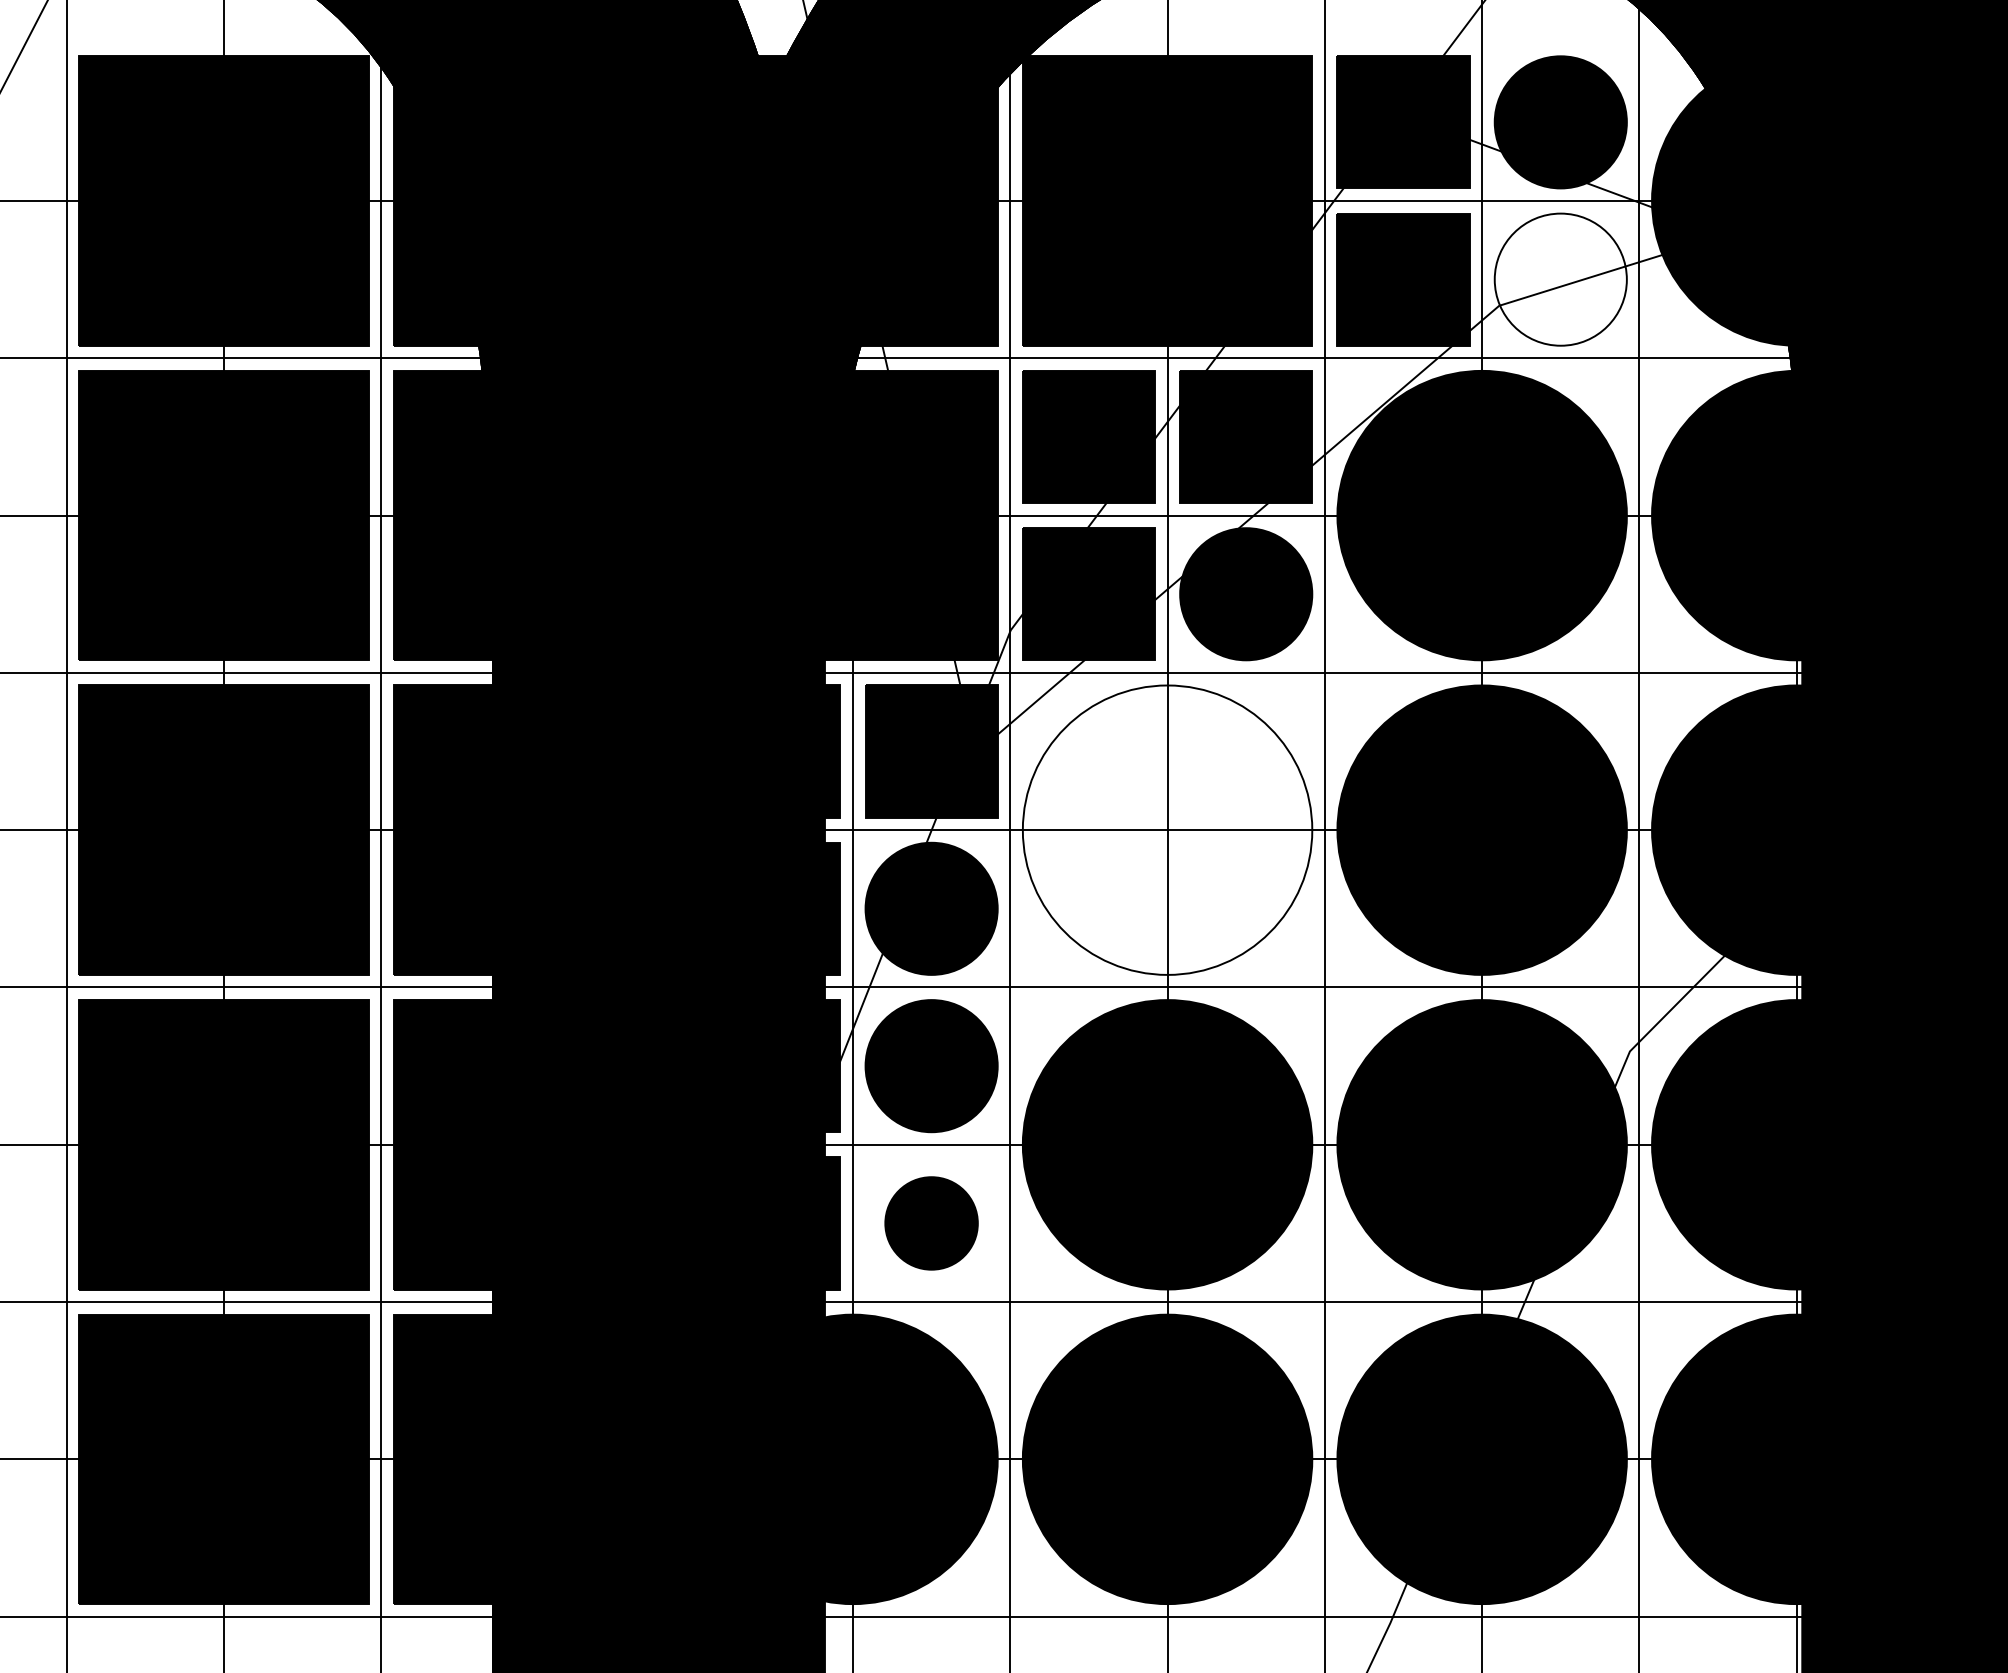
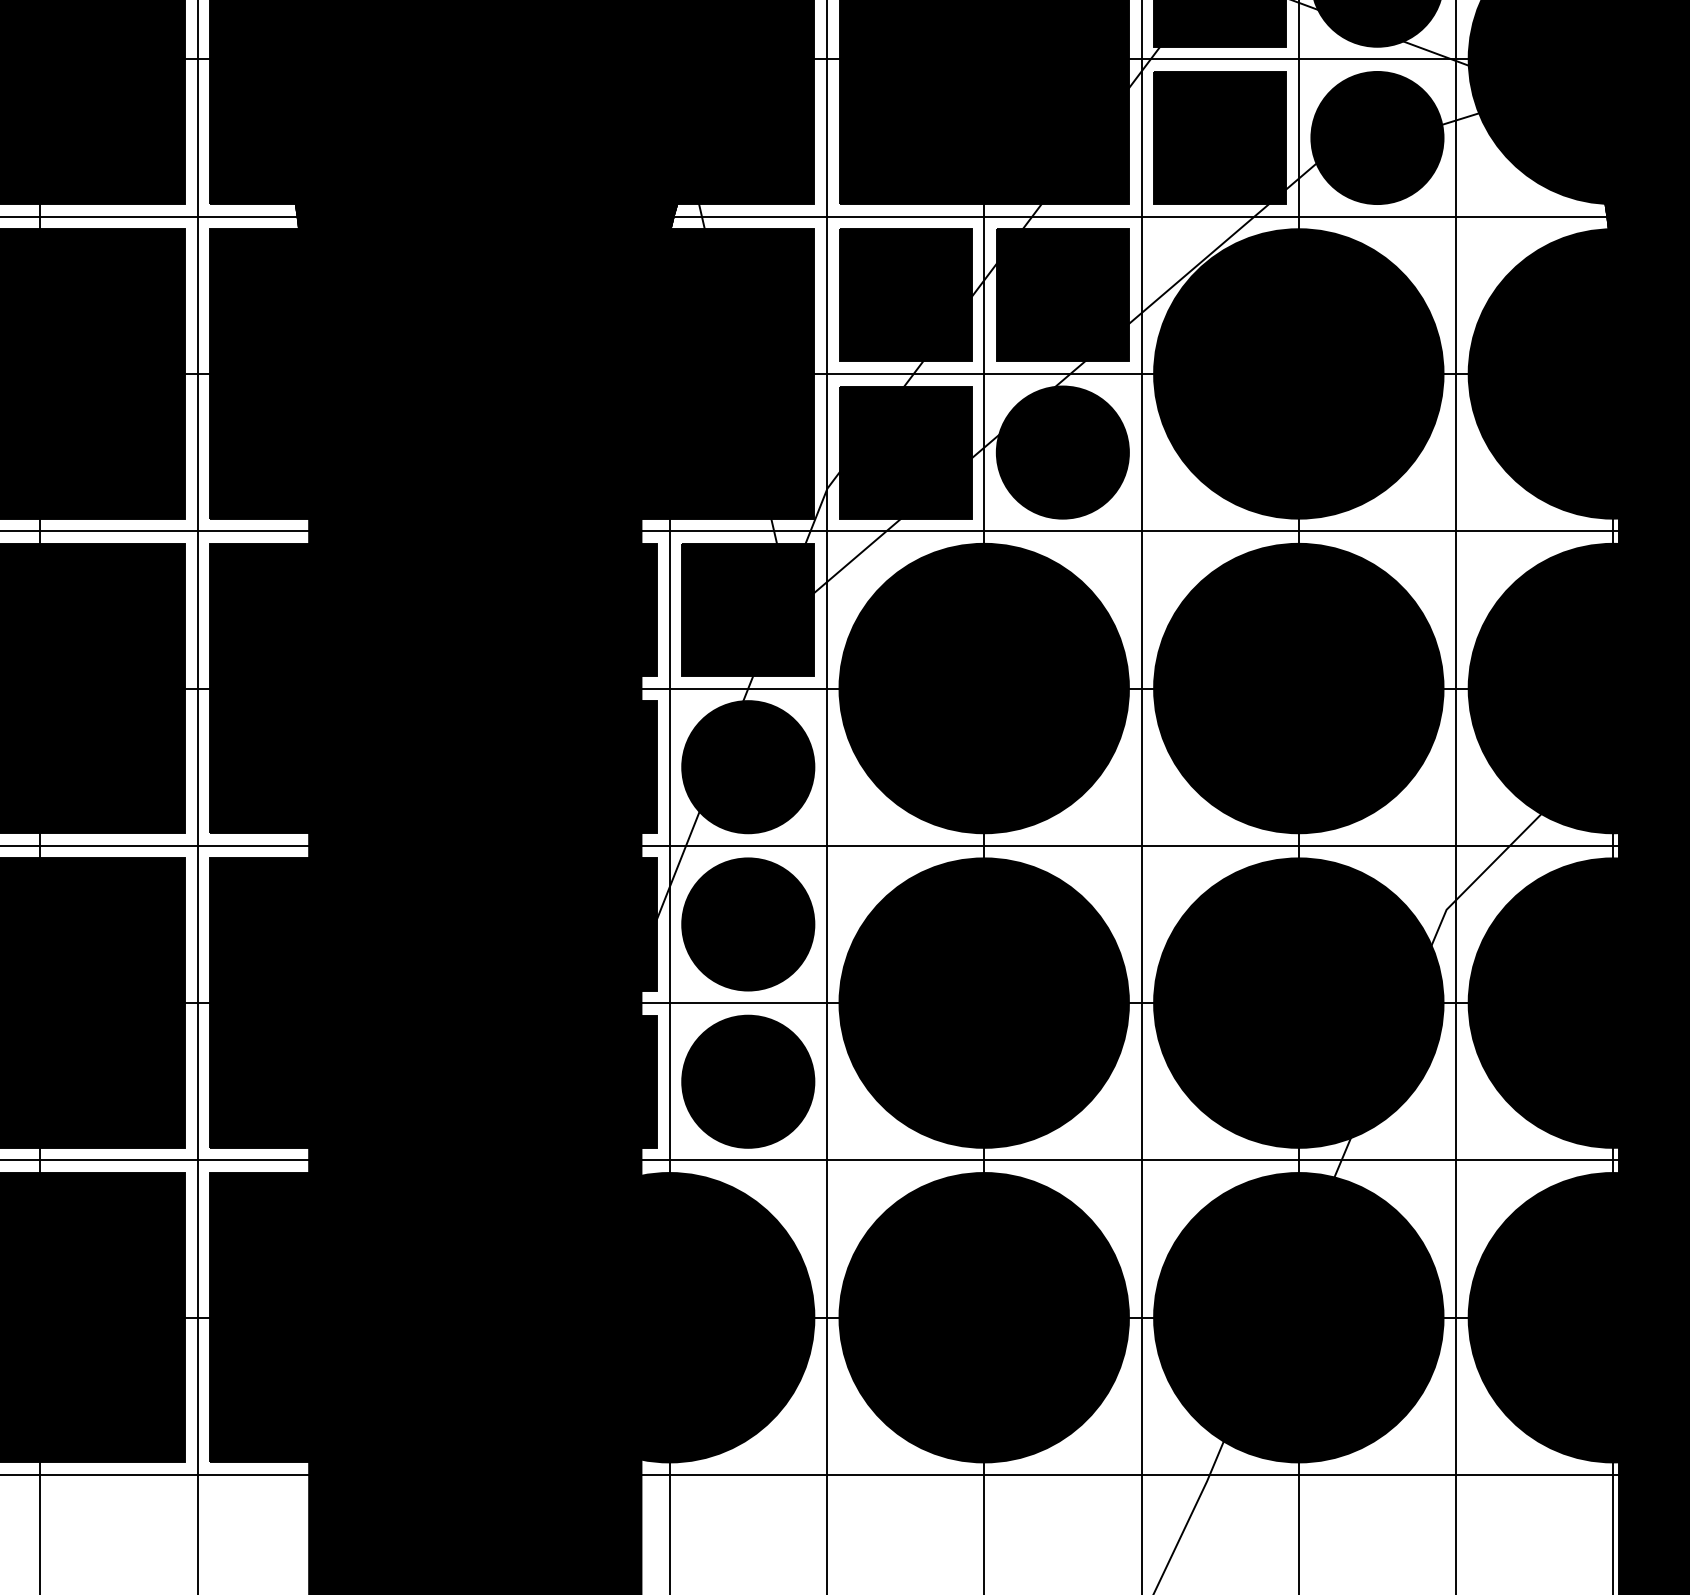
fill: (1560, 279) -> (1377, 137), added
fill: (1167, 829) -> (984, 687), added
part: (931, 1223) -> (748, 1081), size x1.43

